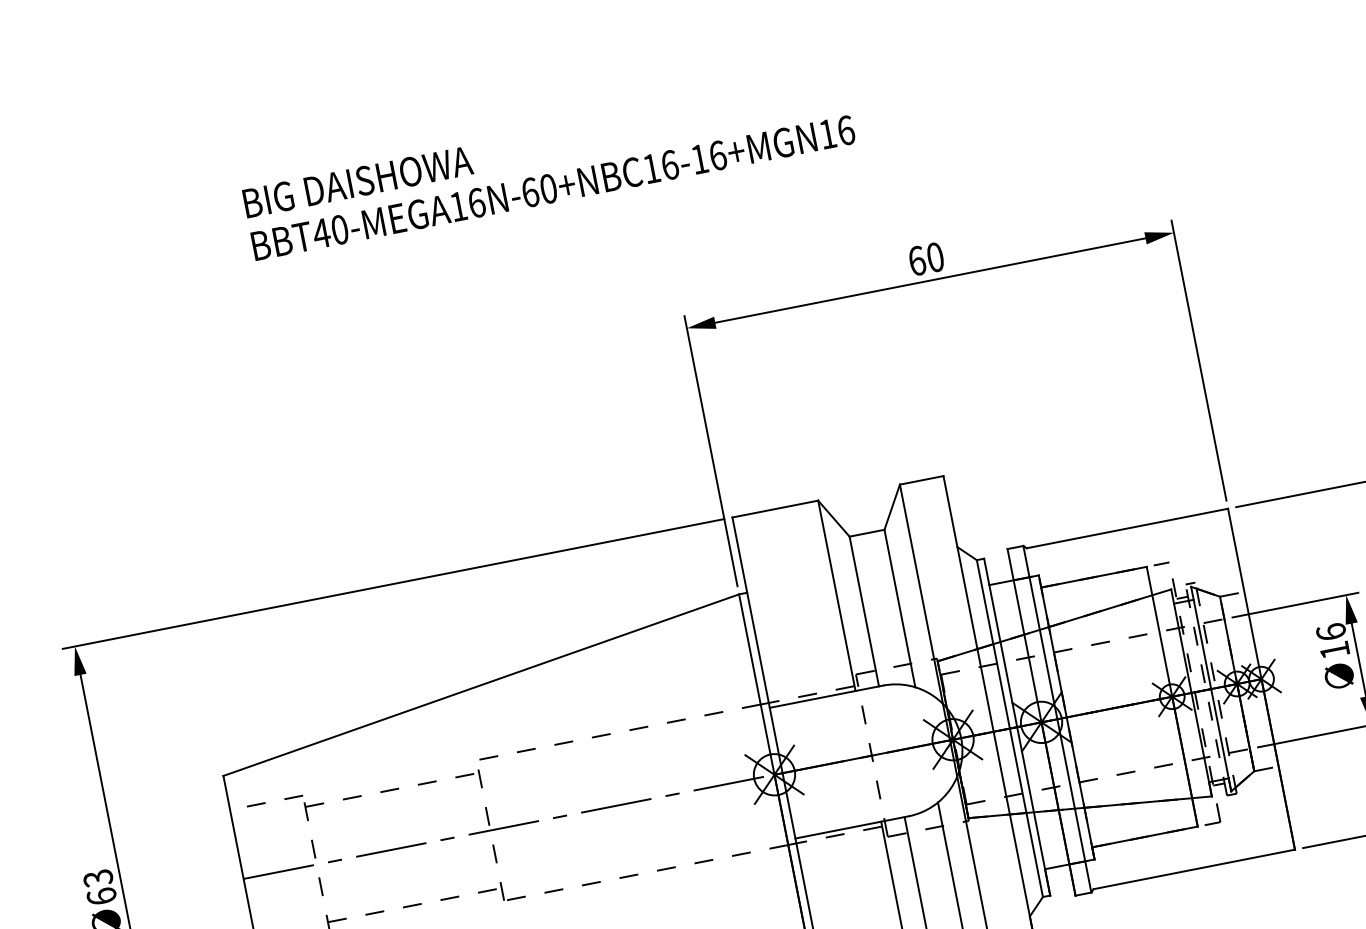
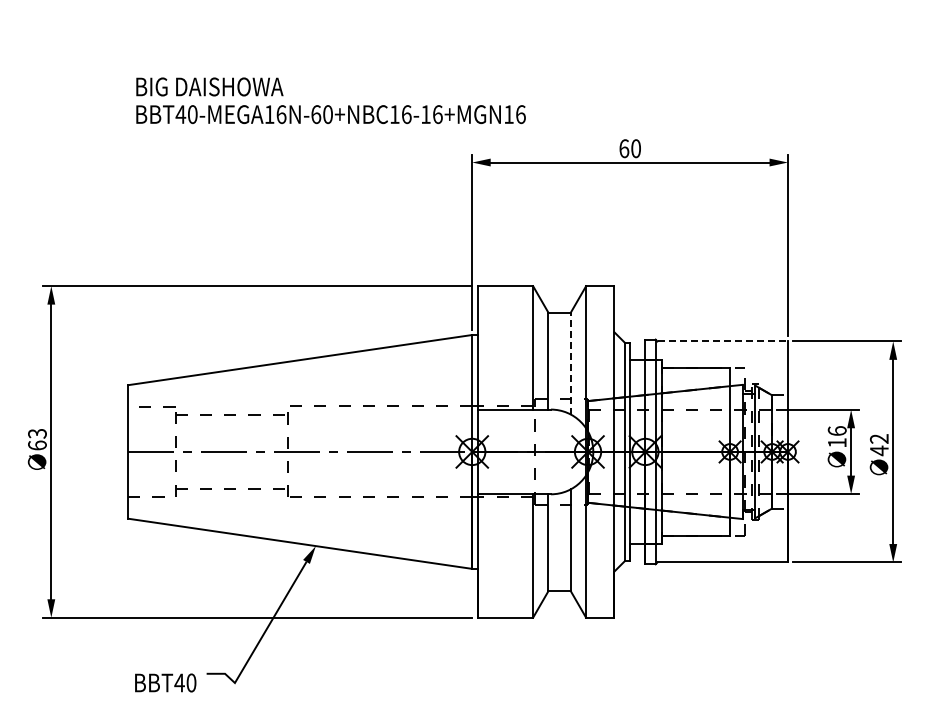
text: (548, 166) -> (330, 100), moved
line: (1128, 528) -> (723, 341), solid -> dashed
line: (899, 608) -> (570, 363), solid -> dashed

